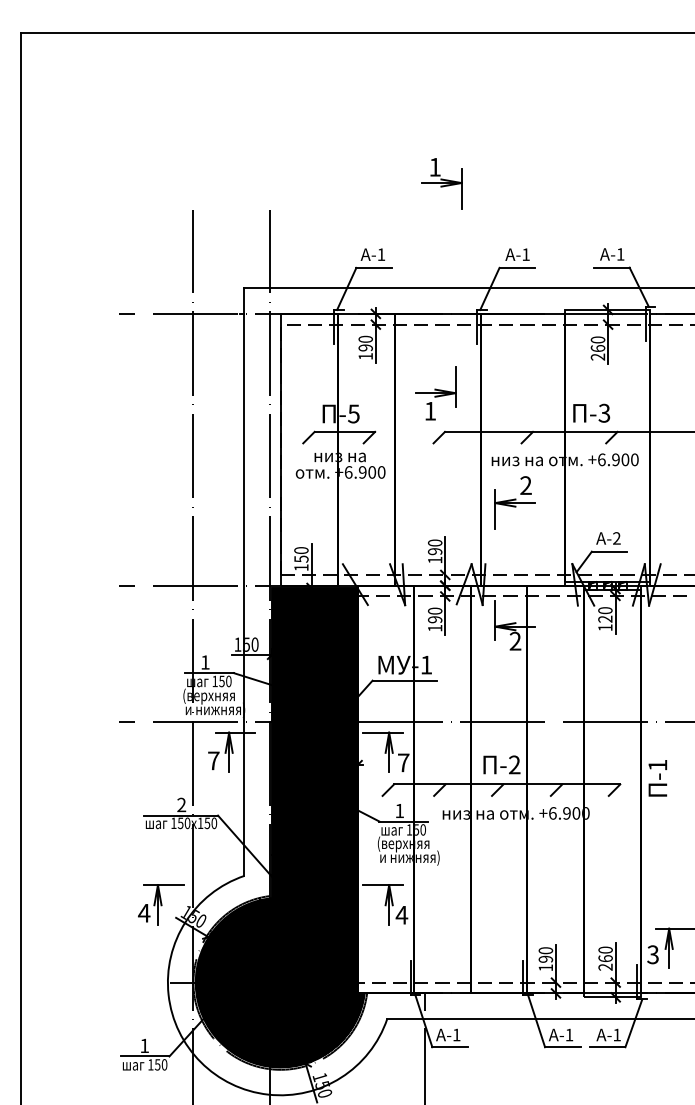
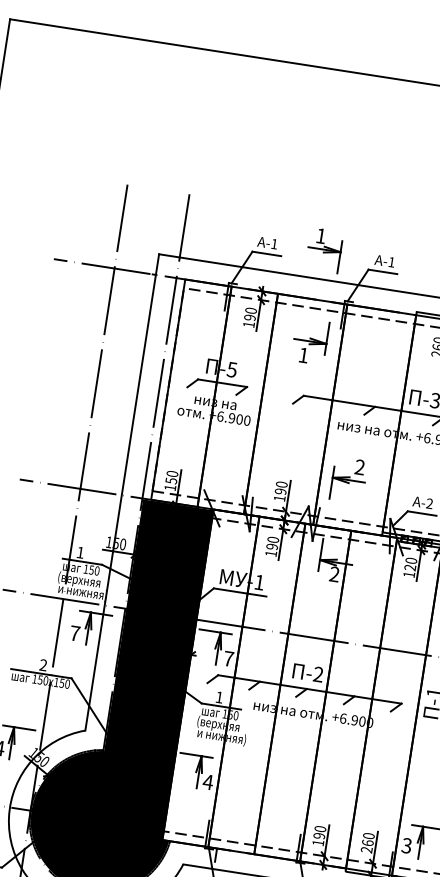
part: (441, 183) -> (324, 250), moved
part: (435, 393) -> (310, 341), moved
part: (514, 502) -> (348, 479), moved

